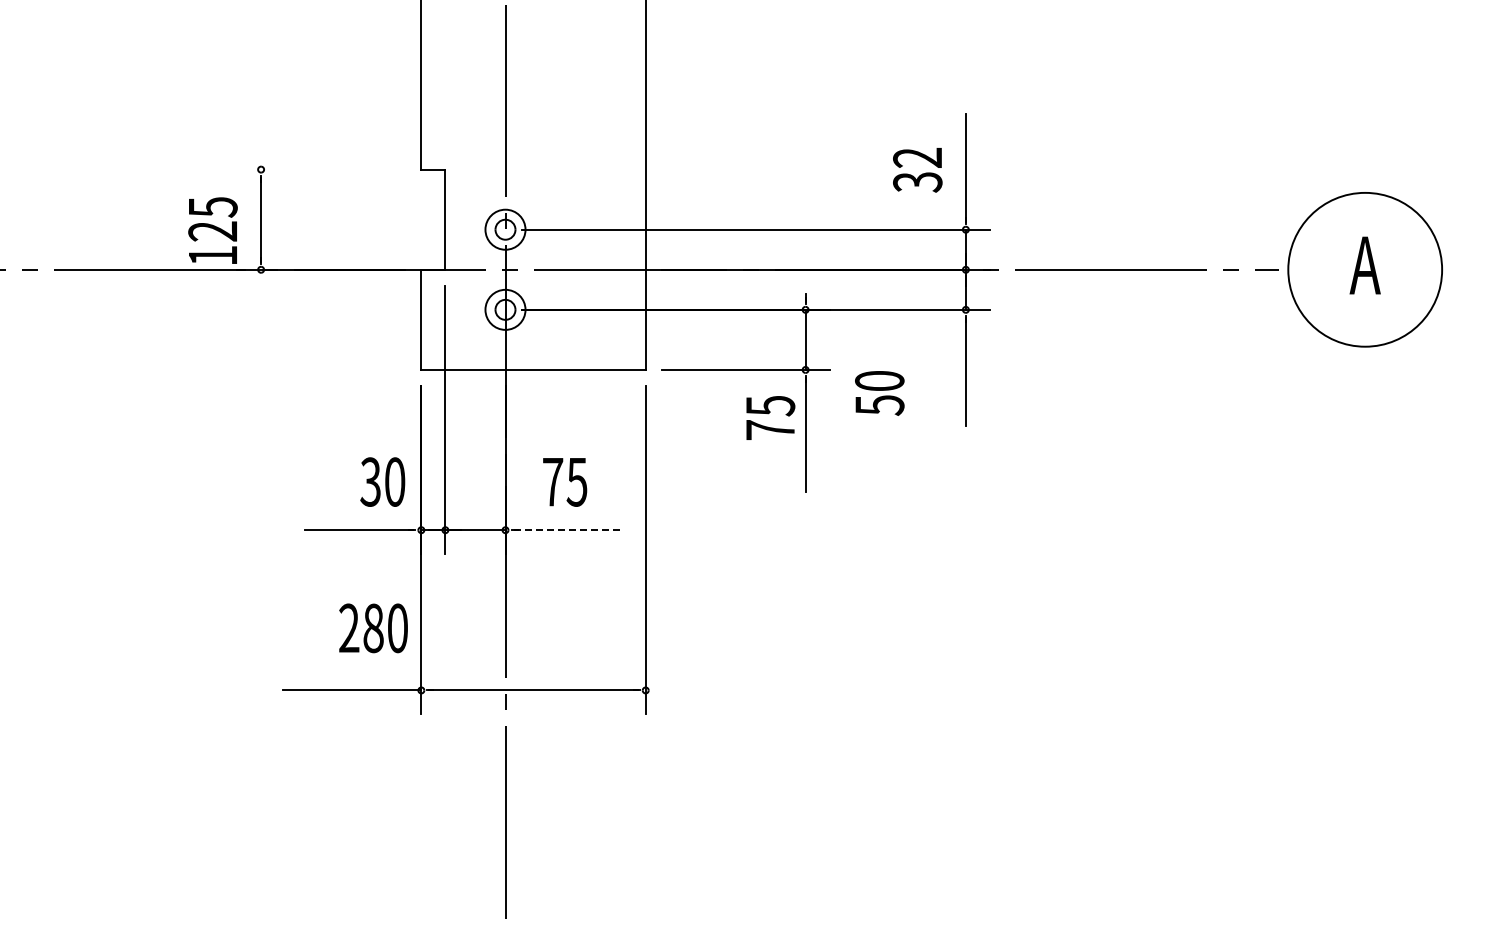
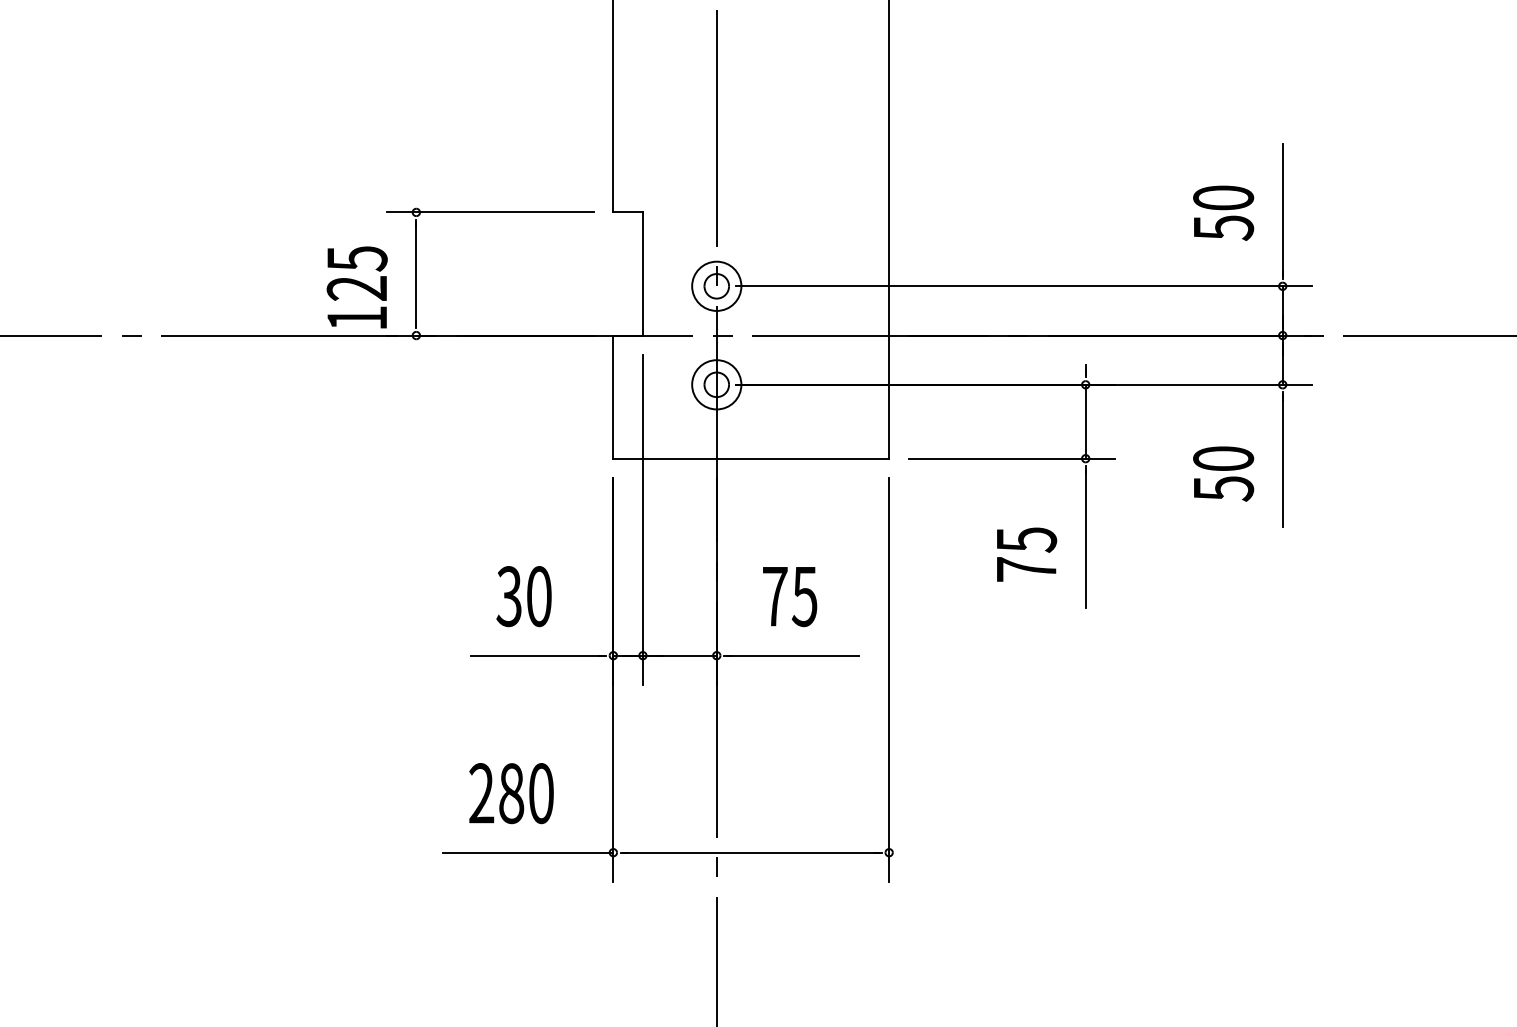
line: (321, 169) -> (490, 212), added
text: (917, 169) -> (1223, 212), 32 -> 50
text: (879, 393) -> (1223, 474), moved
text: (770, 417) -> (1026, 554), moved
text: (382, 481) -> (523, 595), moved
line: (567, 530) -> (792, 656), dashed -> solid
text: (373, 628) -> (511, 793), moved

